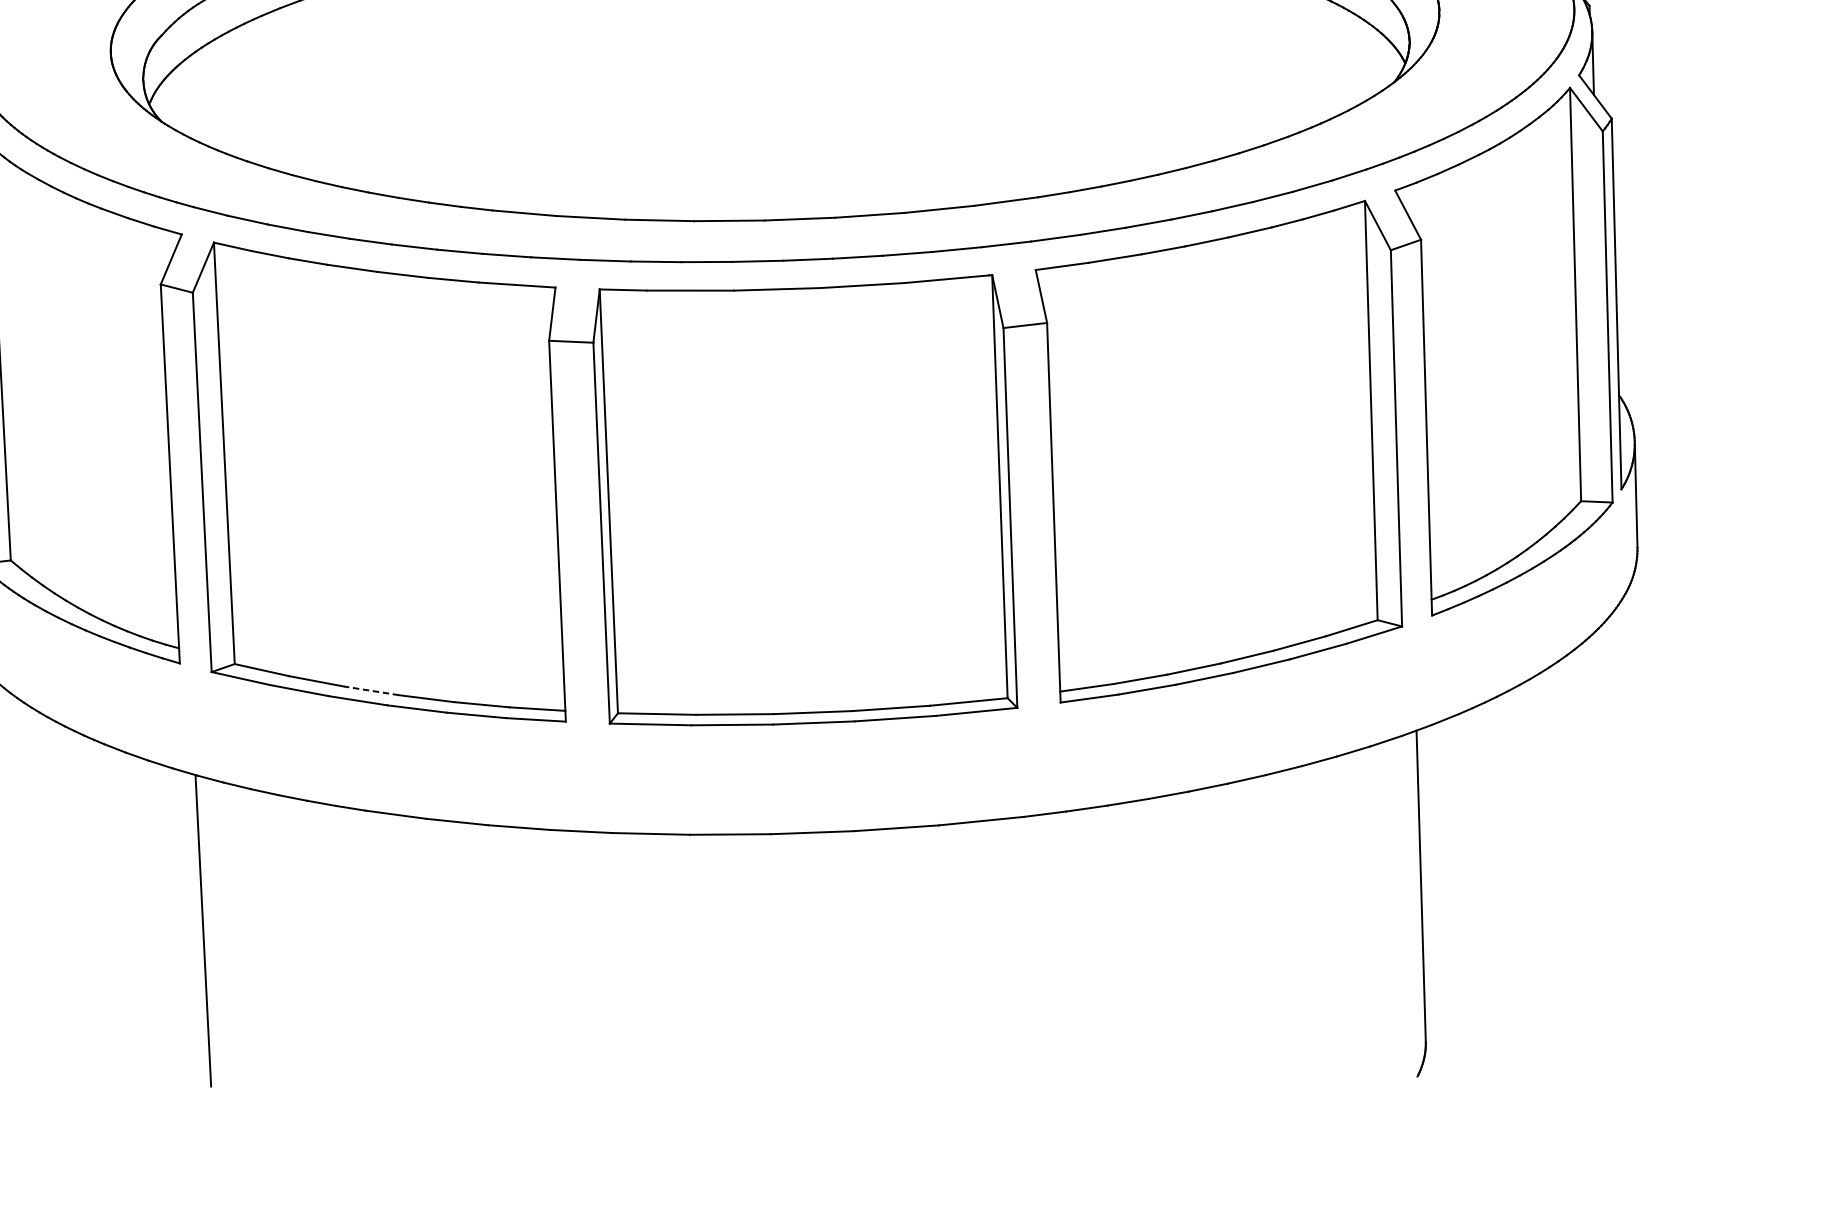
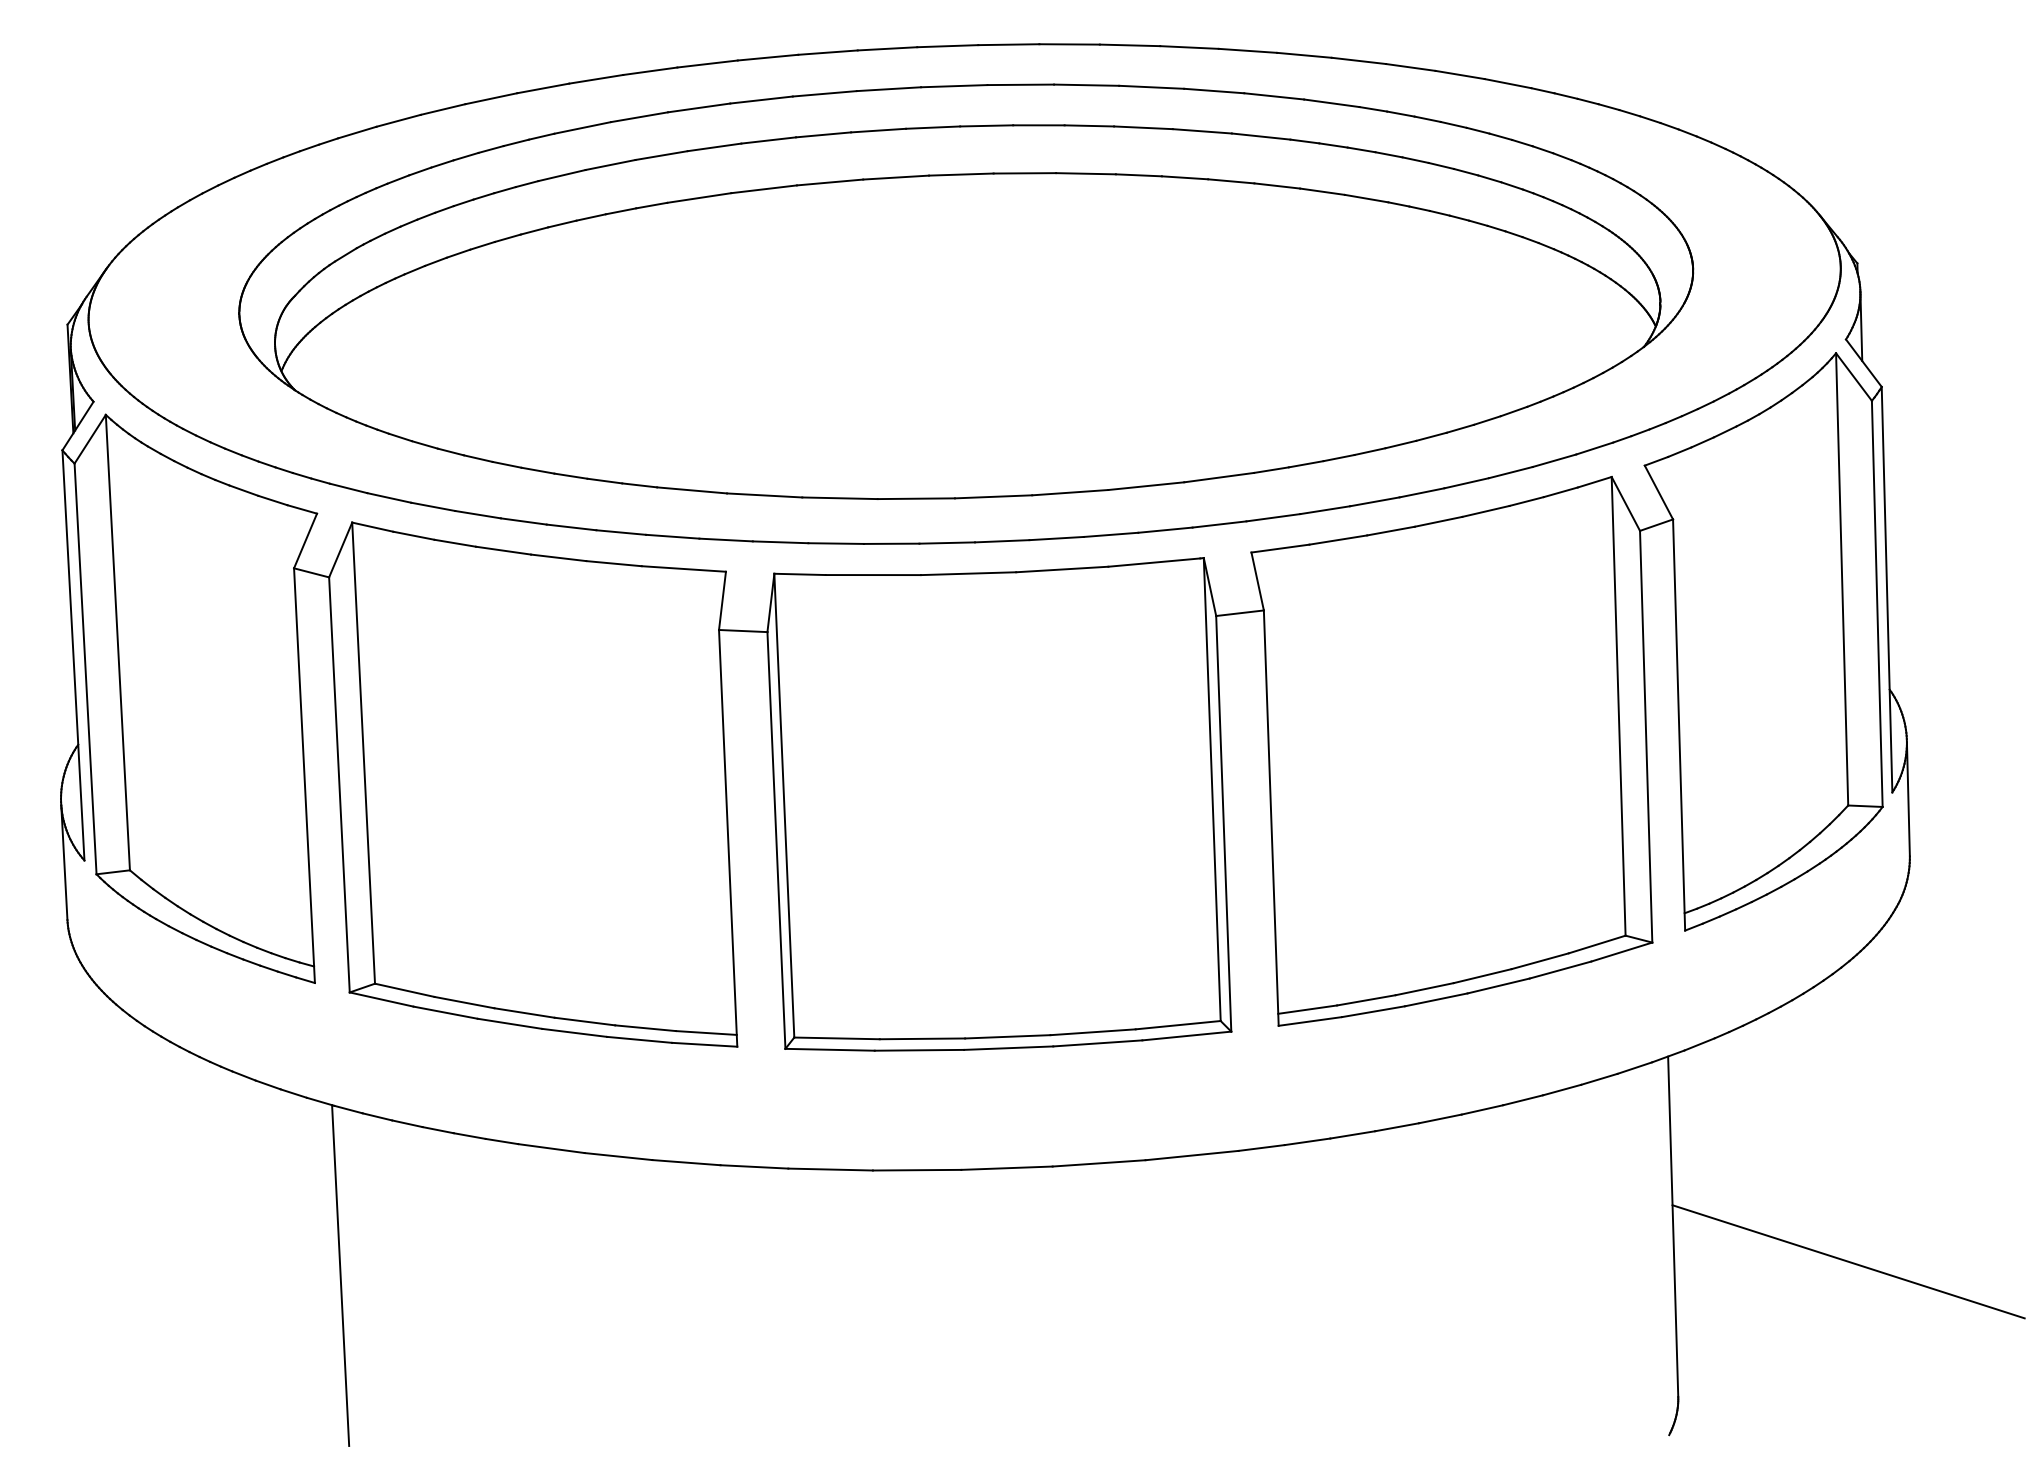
line: (371, 690) -> (524, 1012), dashed -> solid
line: (1581, 917) -> (1848, 1261), added

